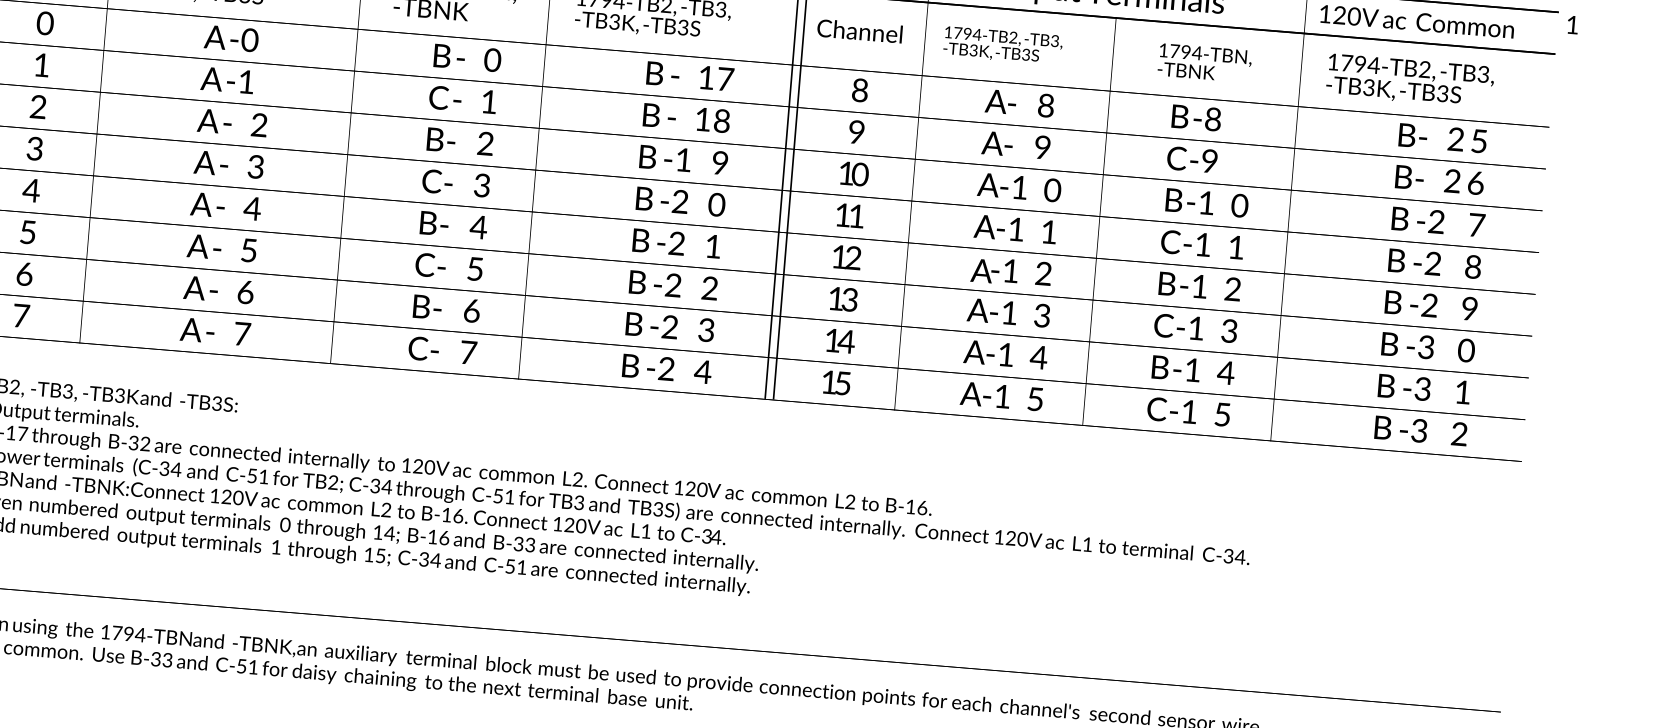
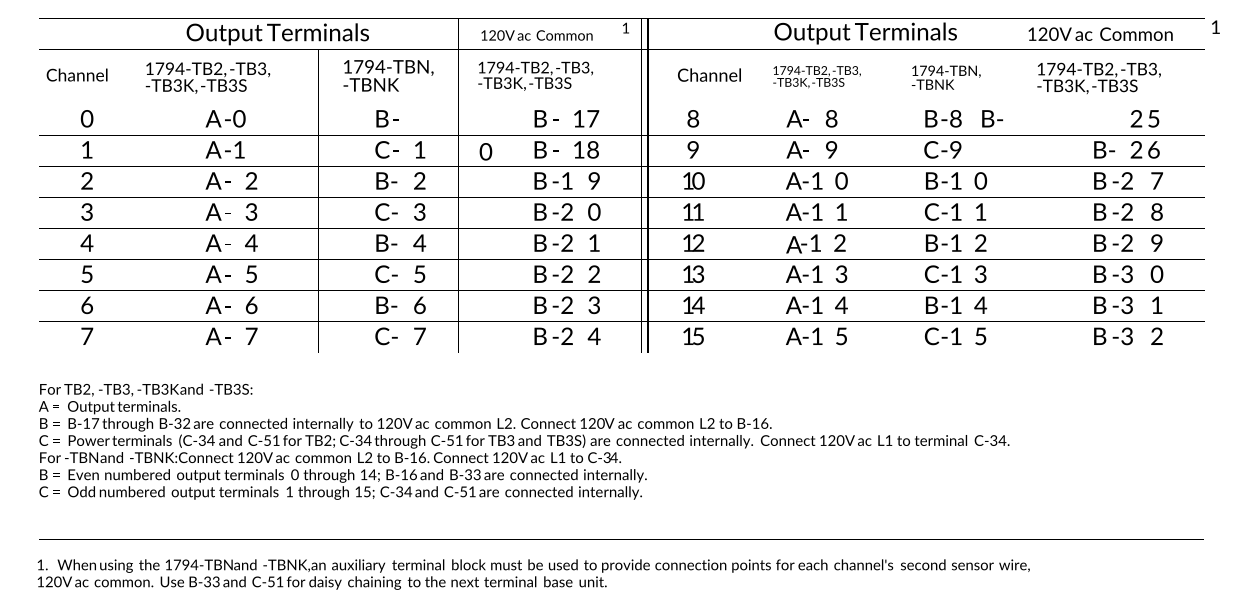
text: (860, 30) -> (709, 74), moved
text: (1002, 46) -> (816, 77), moved
text: (492, 59) -> (485, 151), moved
text: (1413, 135) -> (992, 118), moved

